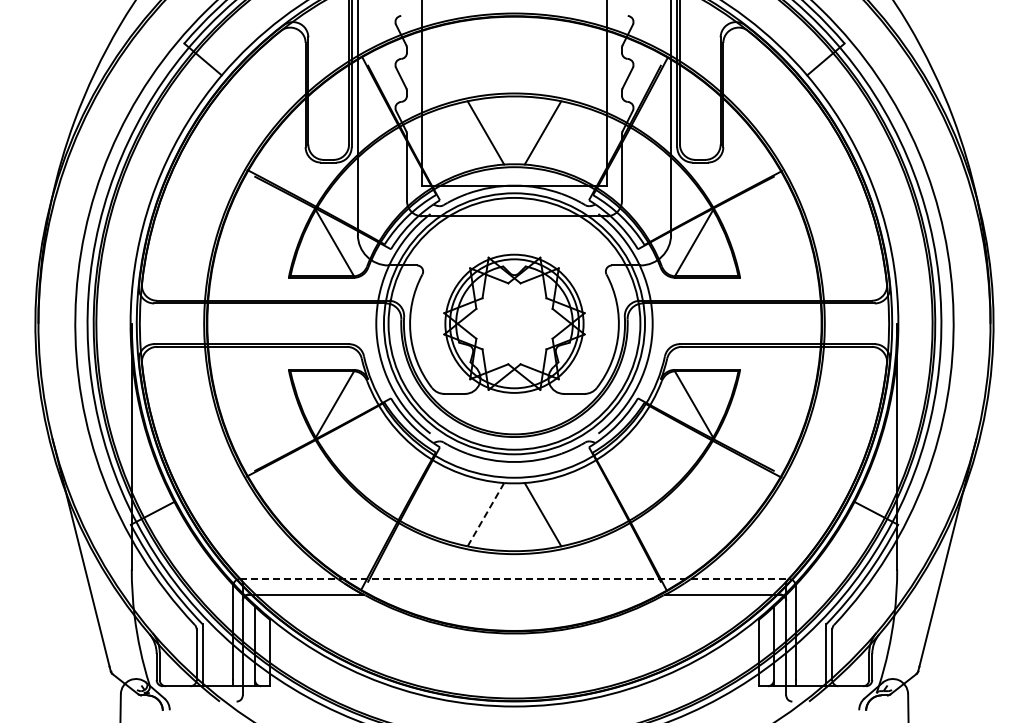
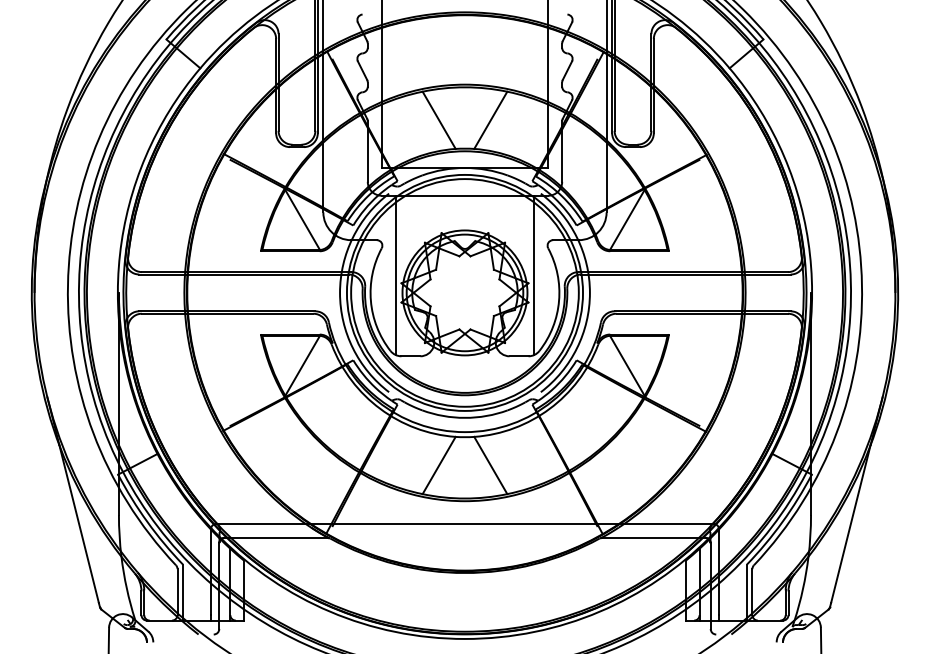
line: (437, 304) -> (395, 275), added
line: (591, 304) -> (534, 275), added
line: (485, 514) -> (438, 465), dashed -> solid
line: (514, 579) -> (465, 524), dashed -> solid

